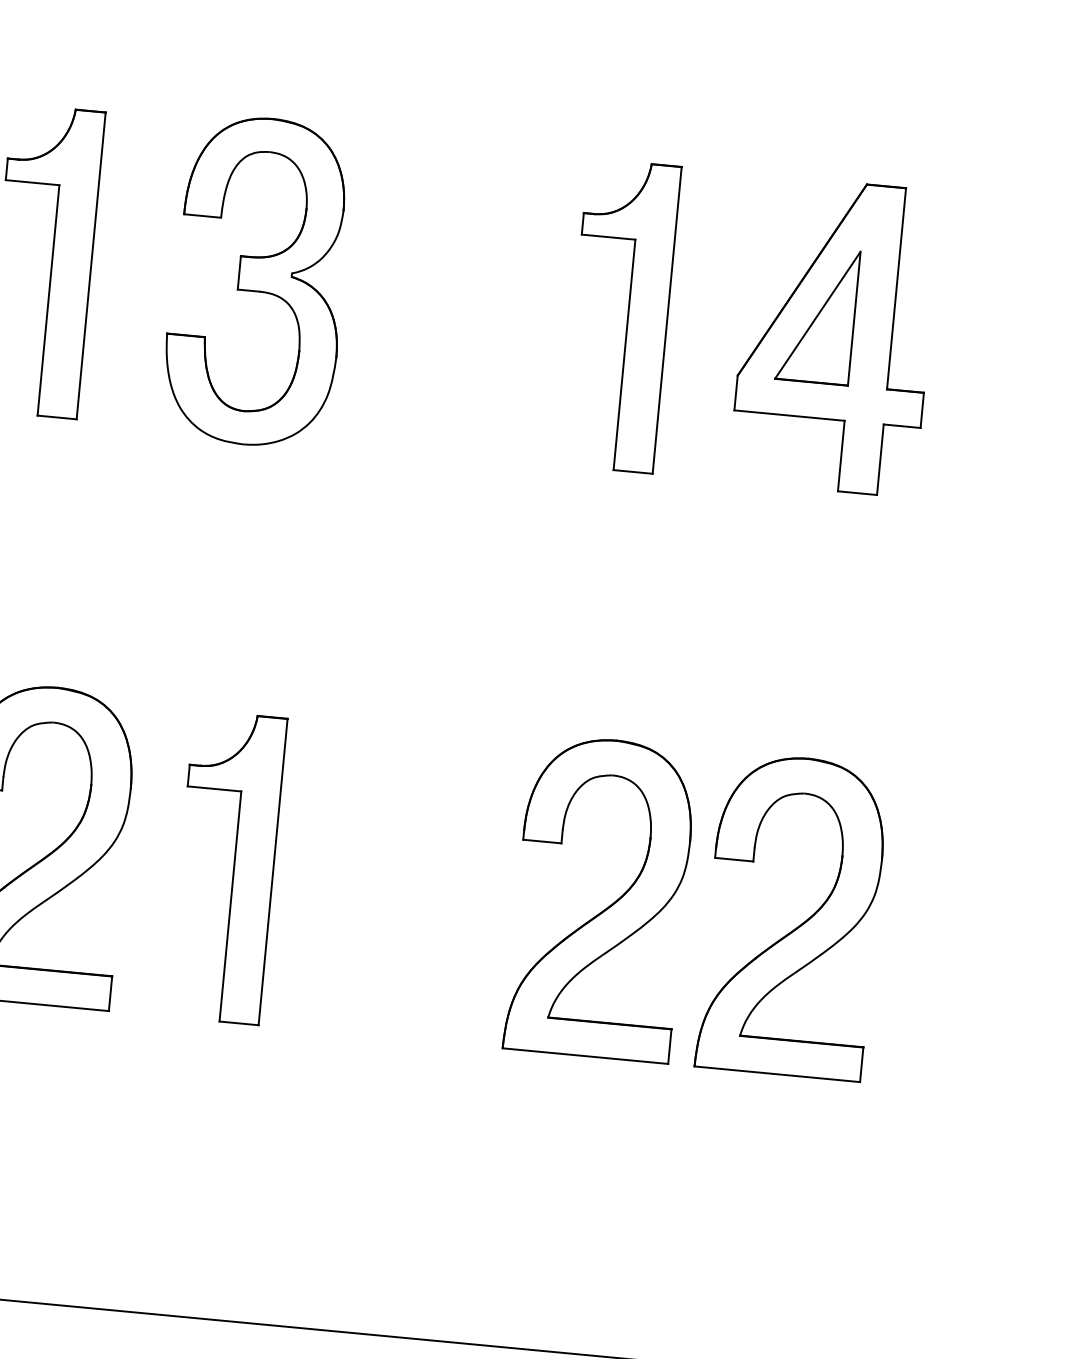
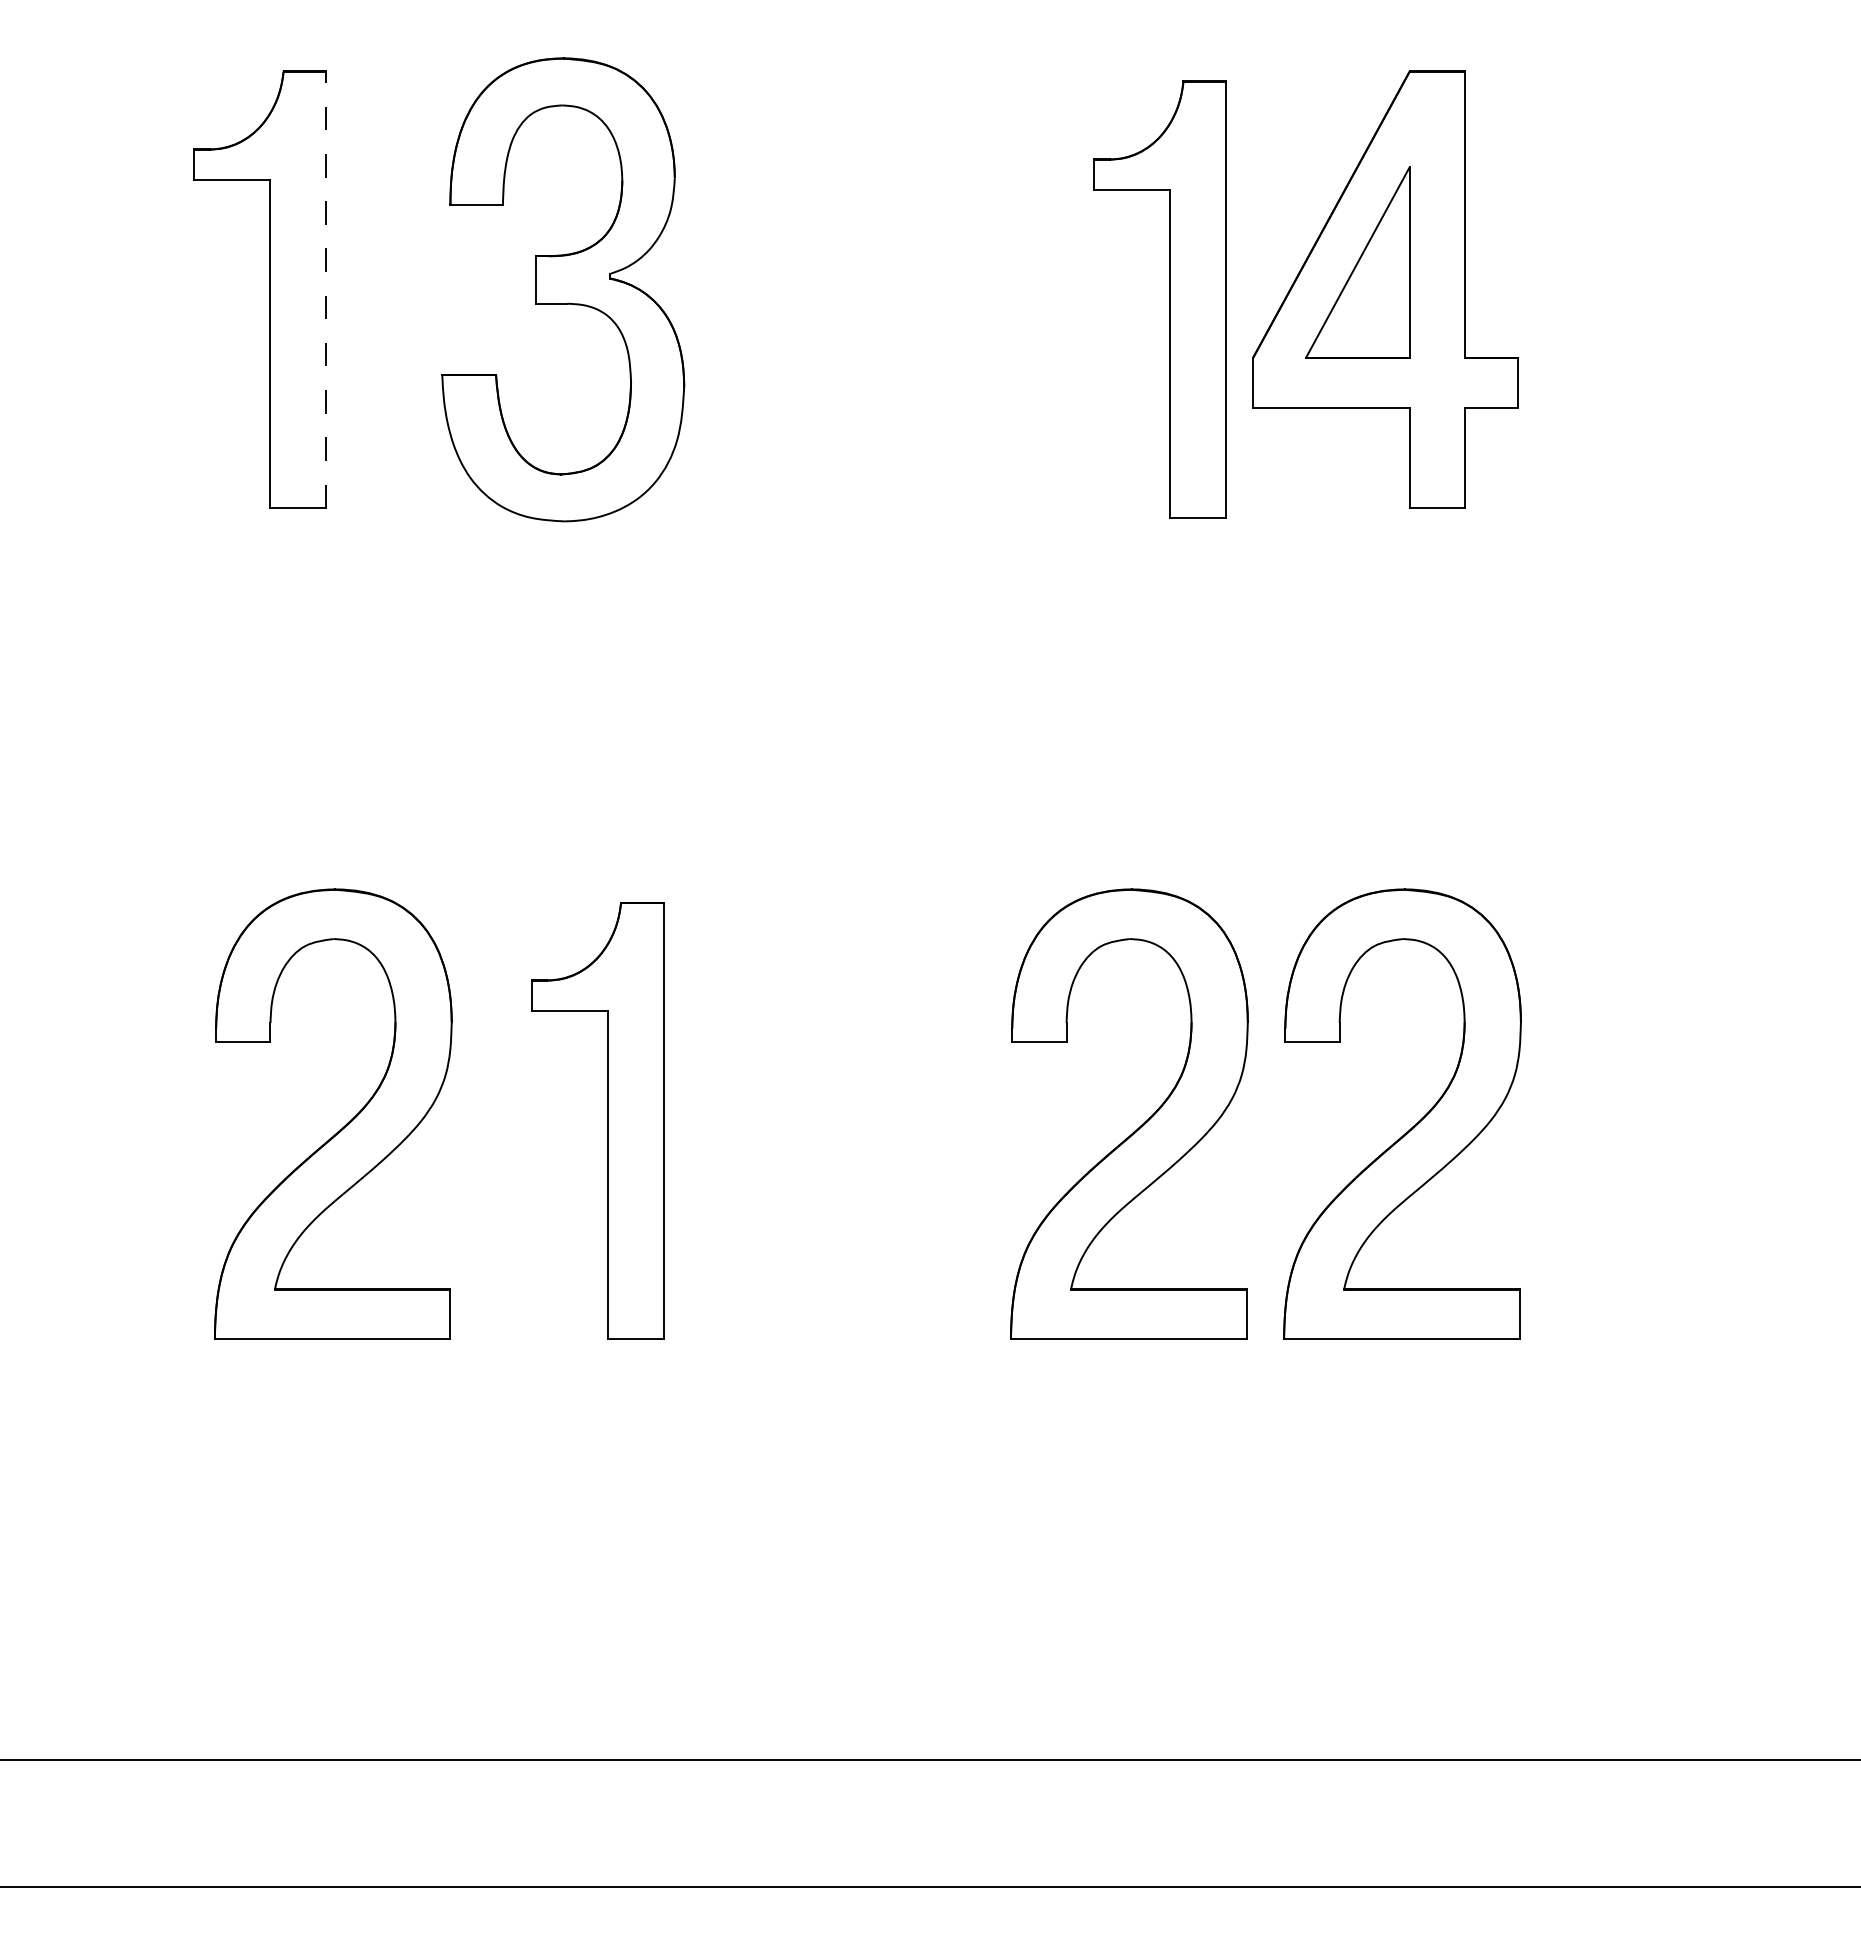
line: (91, 265) -> (326, 289), solid -> dashed
part: (627, 316) -> (1169, 299), moved

